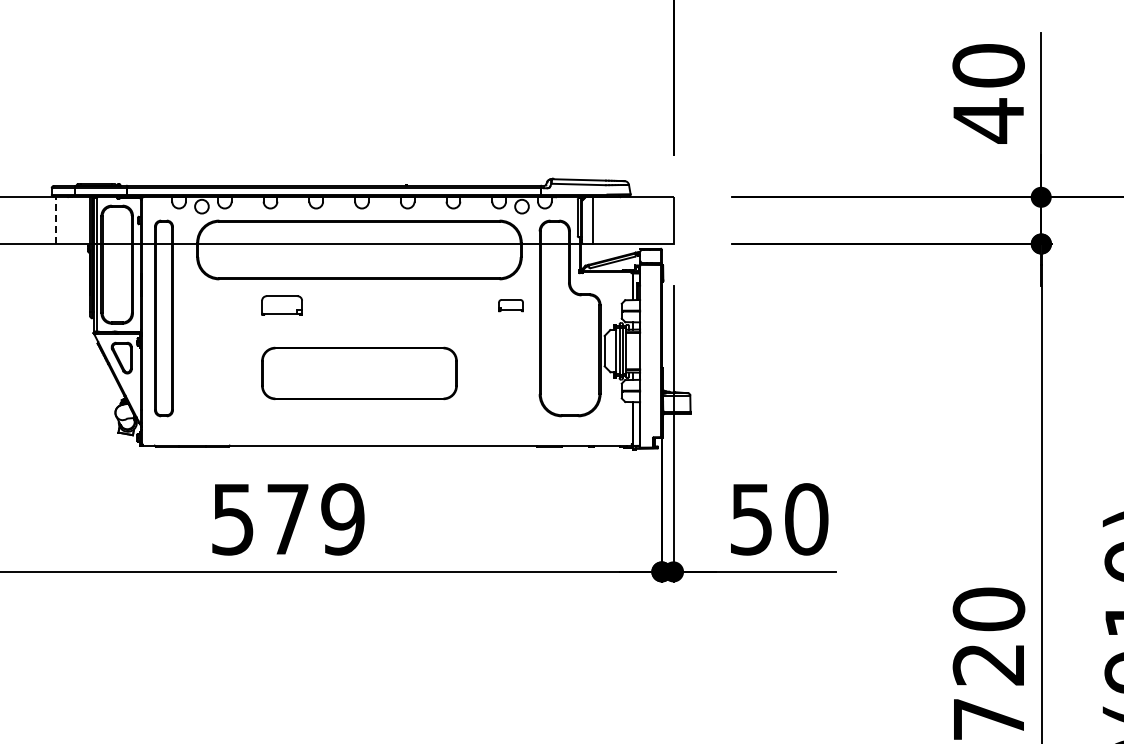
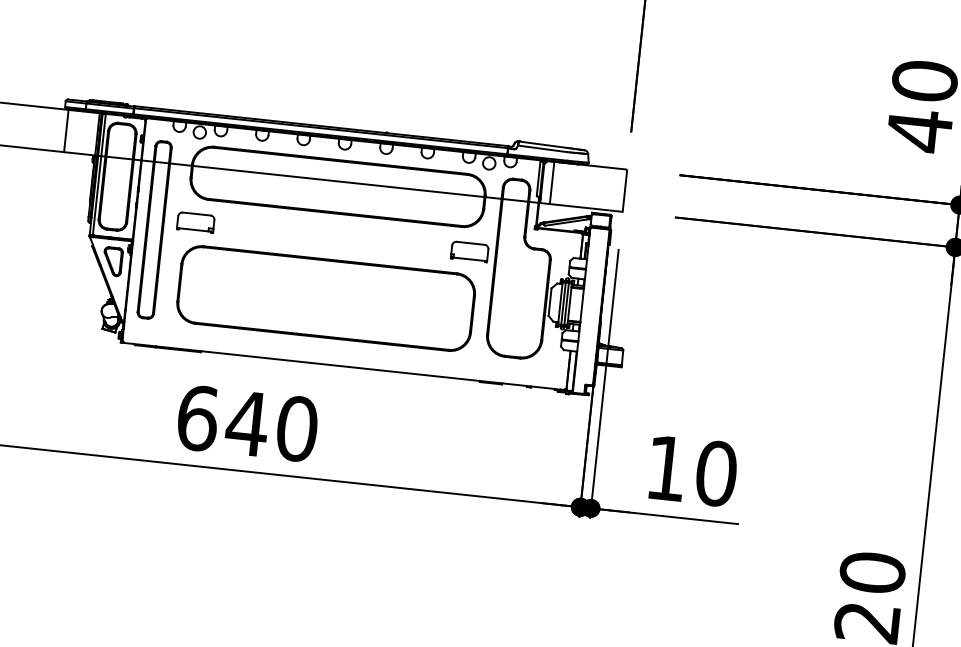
line: (55, 220) -> (66, 130), dashed -> solid
part: (281, 305) -> (195, 222), moved
part: (510, 305) -> (469, 251), size x1.67
part: (359, 373) -> (326, 298), size x1.67
text: (287, 519) -> (246, 423), 579 -> 640
text: (751, 519) -> (666, 468), 50 -> 10

